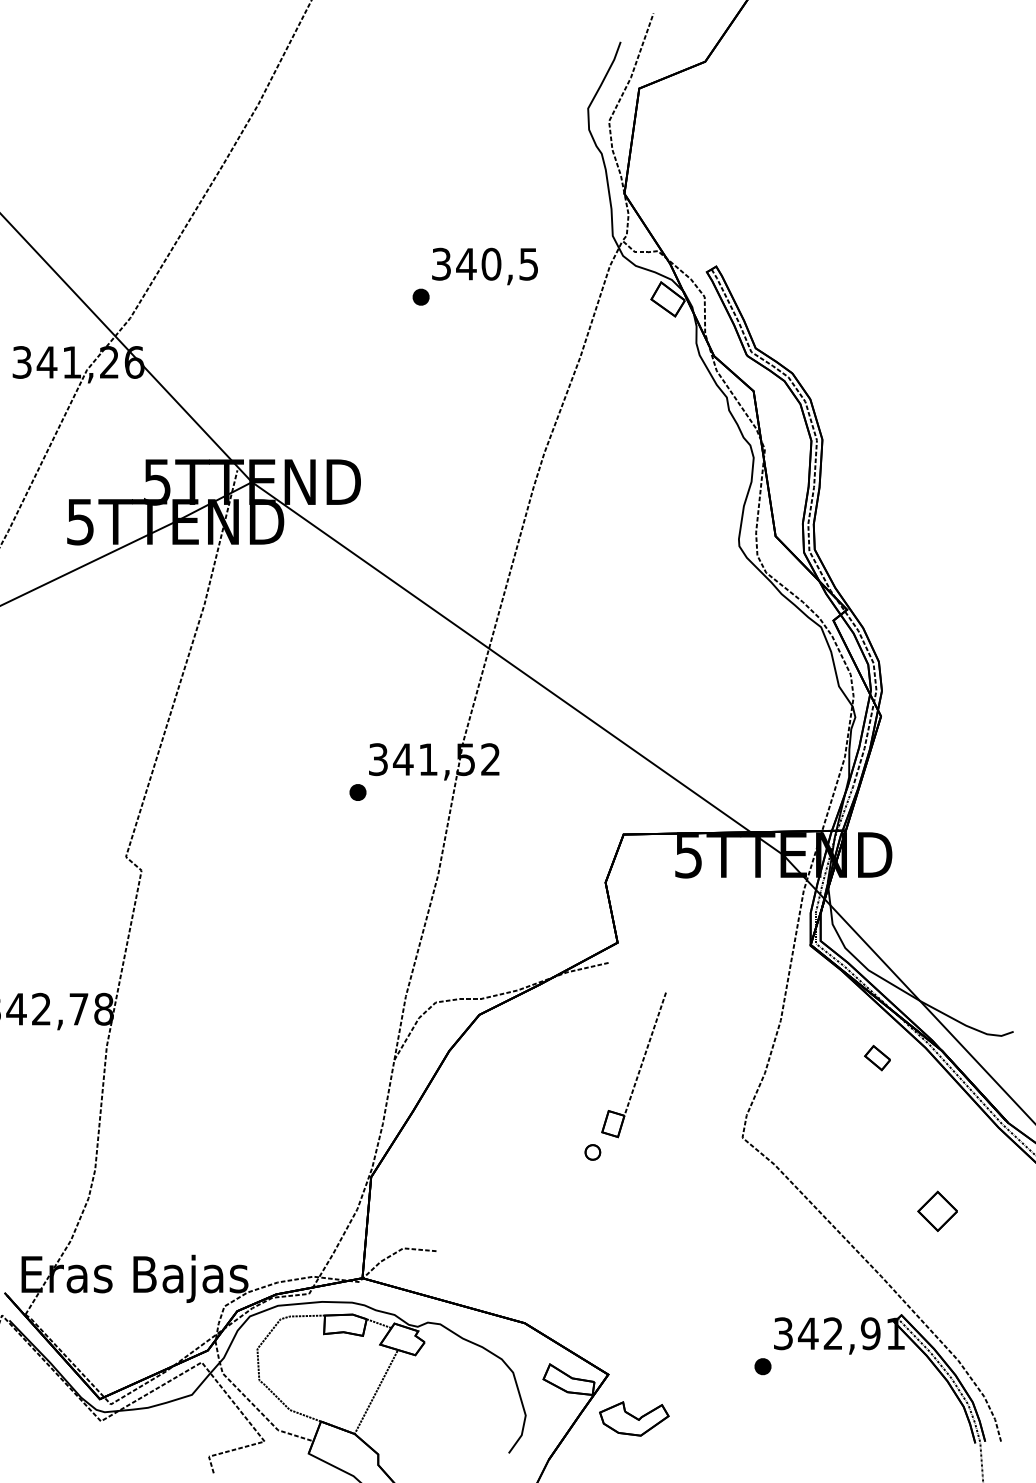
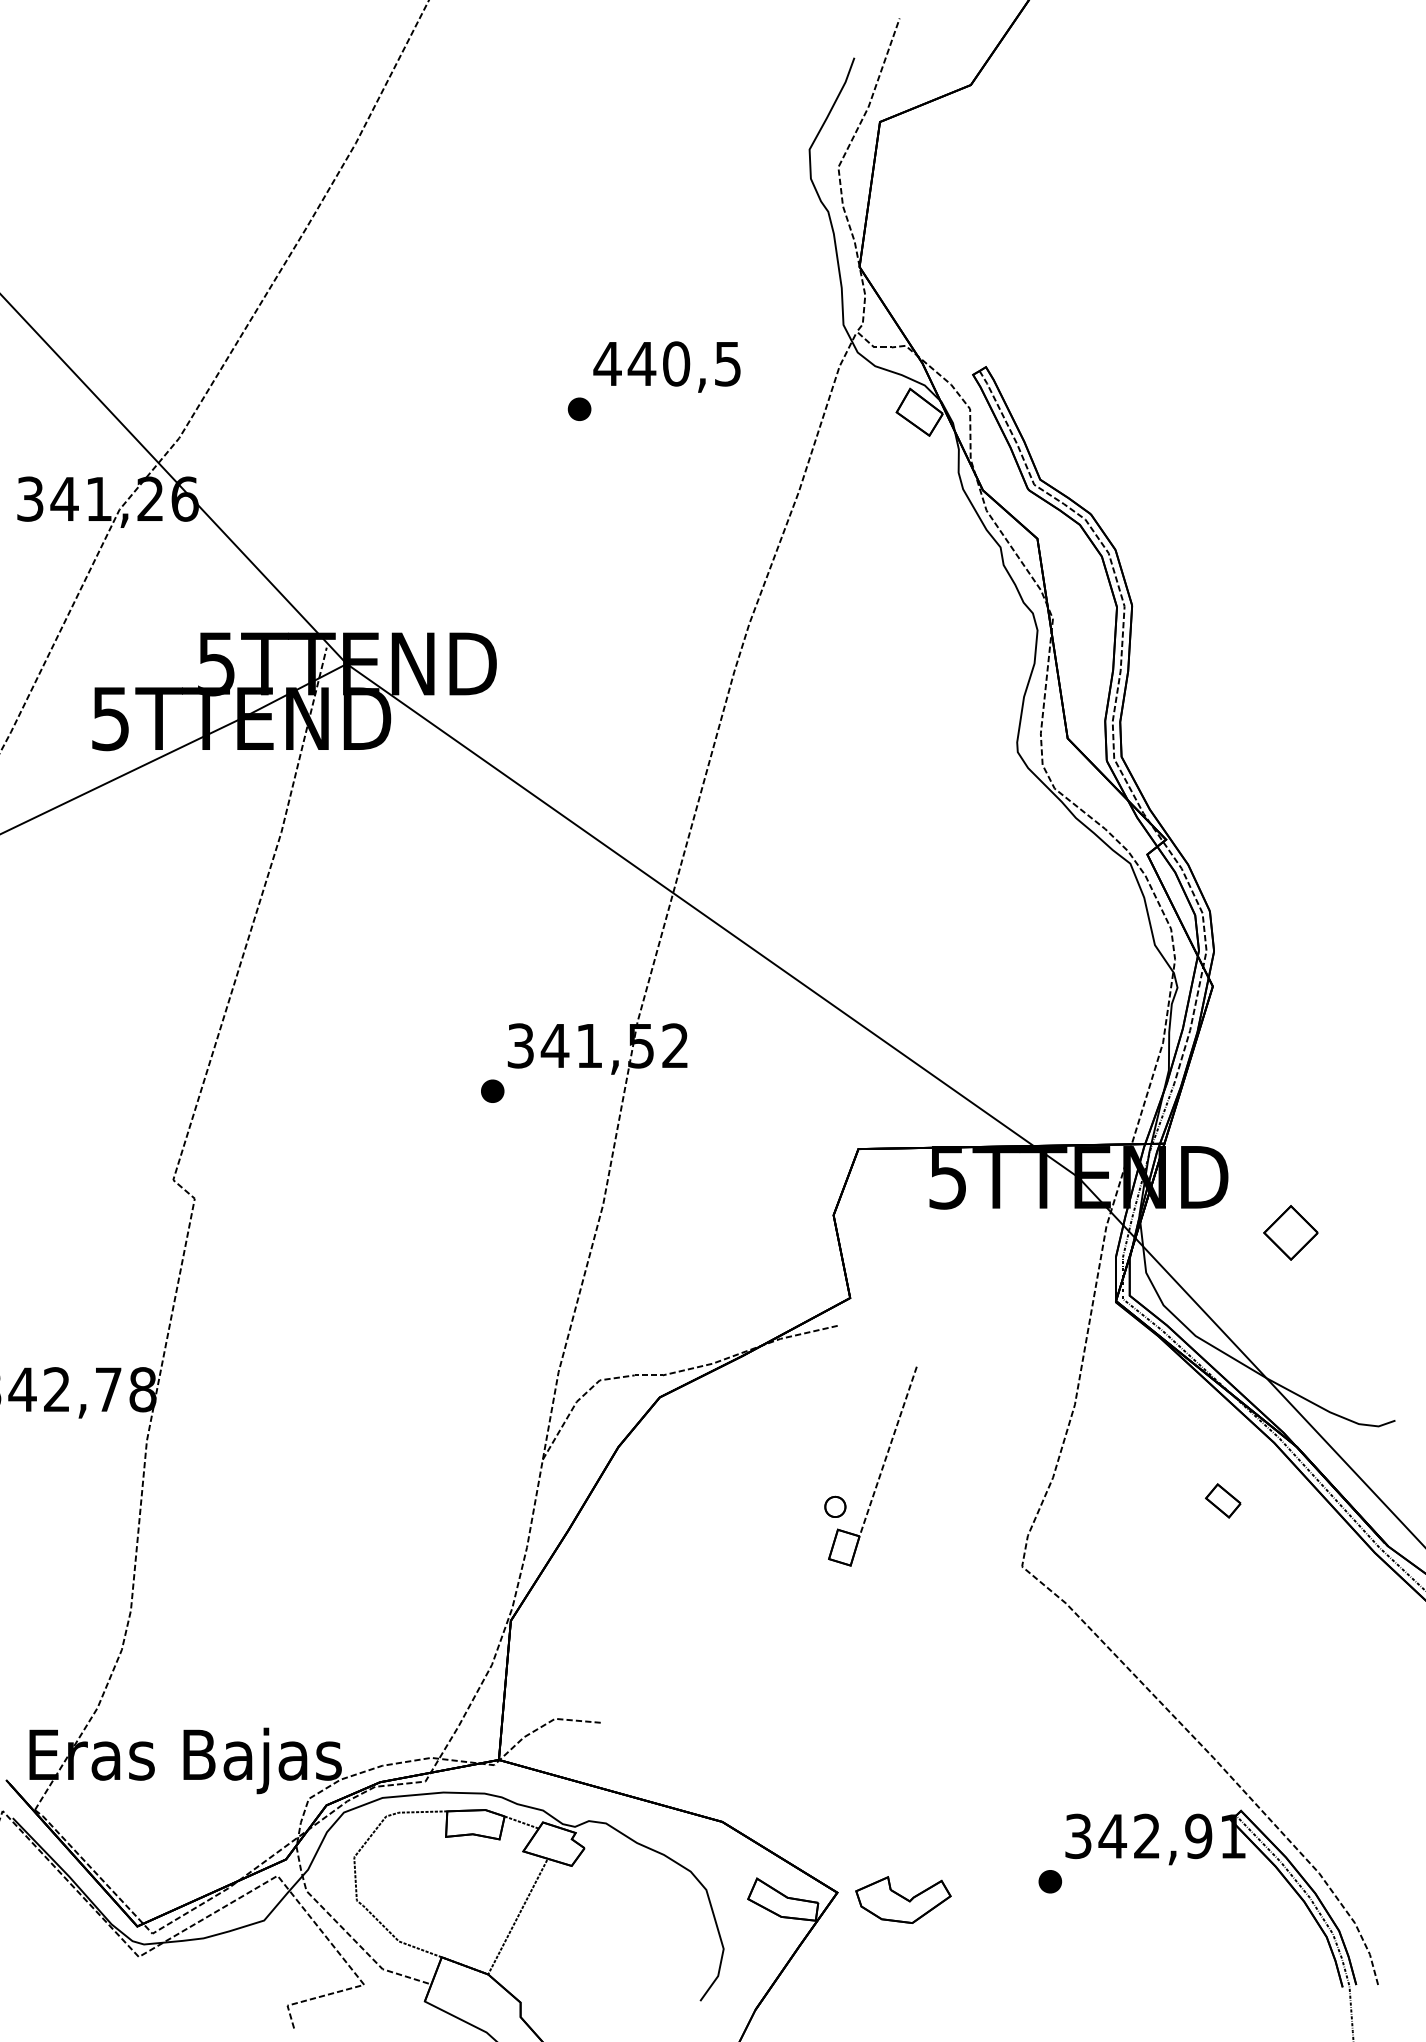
text: (441, 263) -> (607, 362), 340,5 -> 440,5
part: (877, 1058) -> (1223, 1501), moved
part: (592, 1152) -> (834, 1507), moved
part: (937, 1210) -> (1290, 1231), moved
part: (634, 1418) -> (903, 1899), moved

